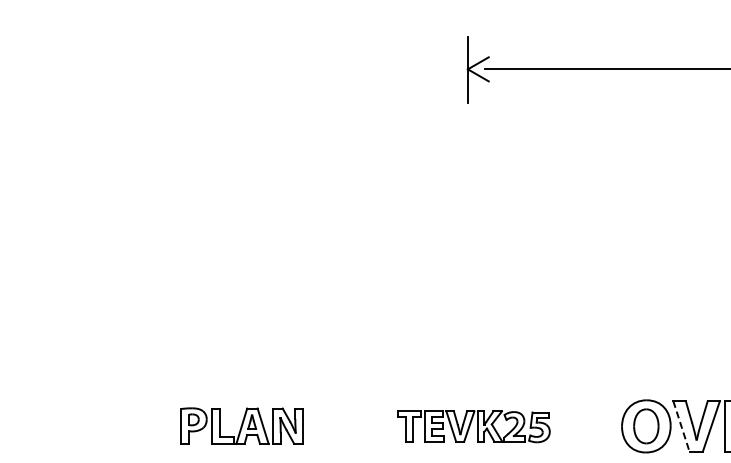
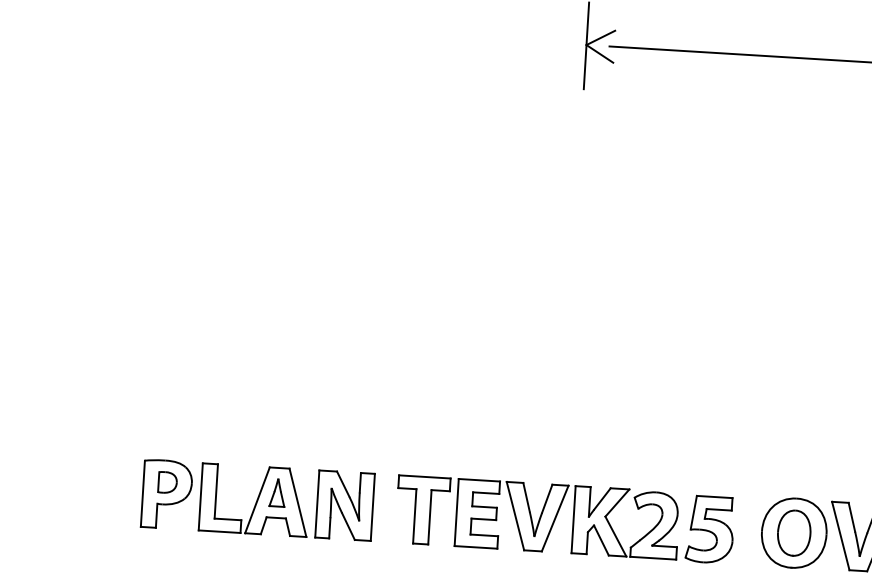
part: (241, 425) -> (257, 499), size x1.43
part: (473, 426) -> (564, 519), size x1.67
line: (681, 426) -> (840, 536), dashed -> solid

